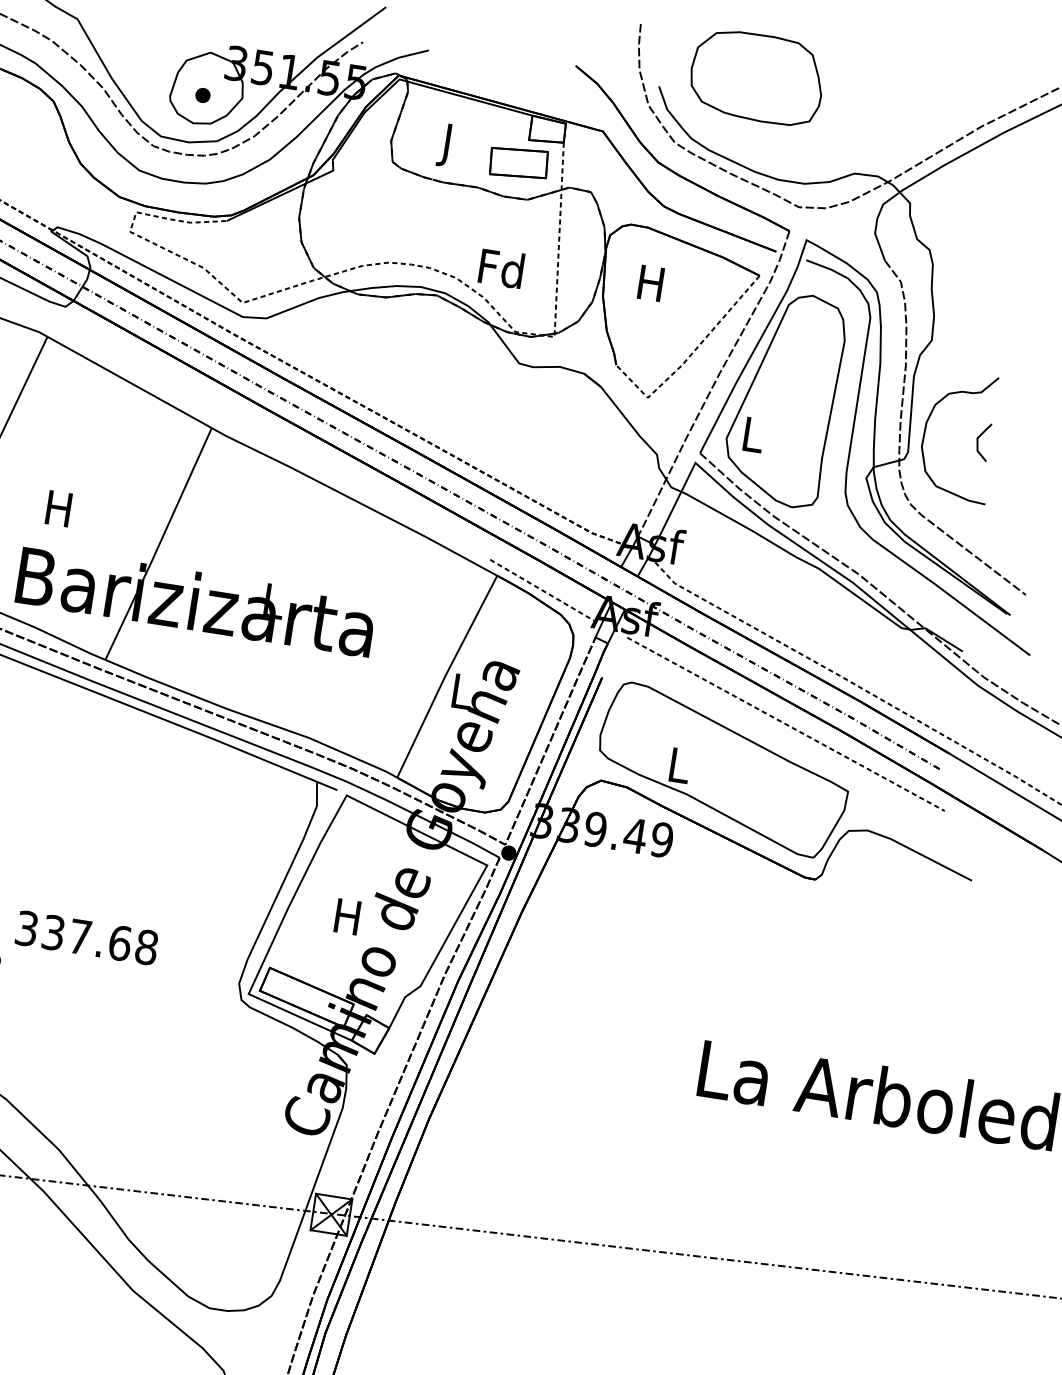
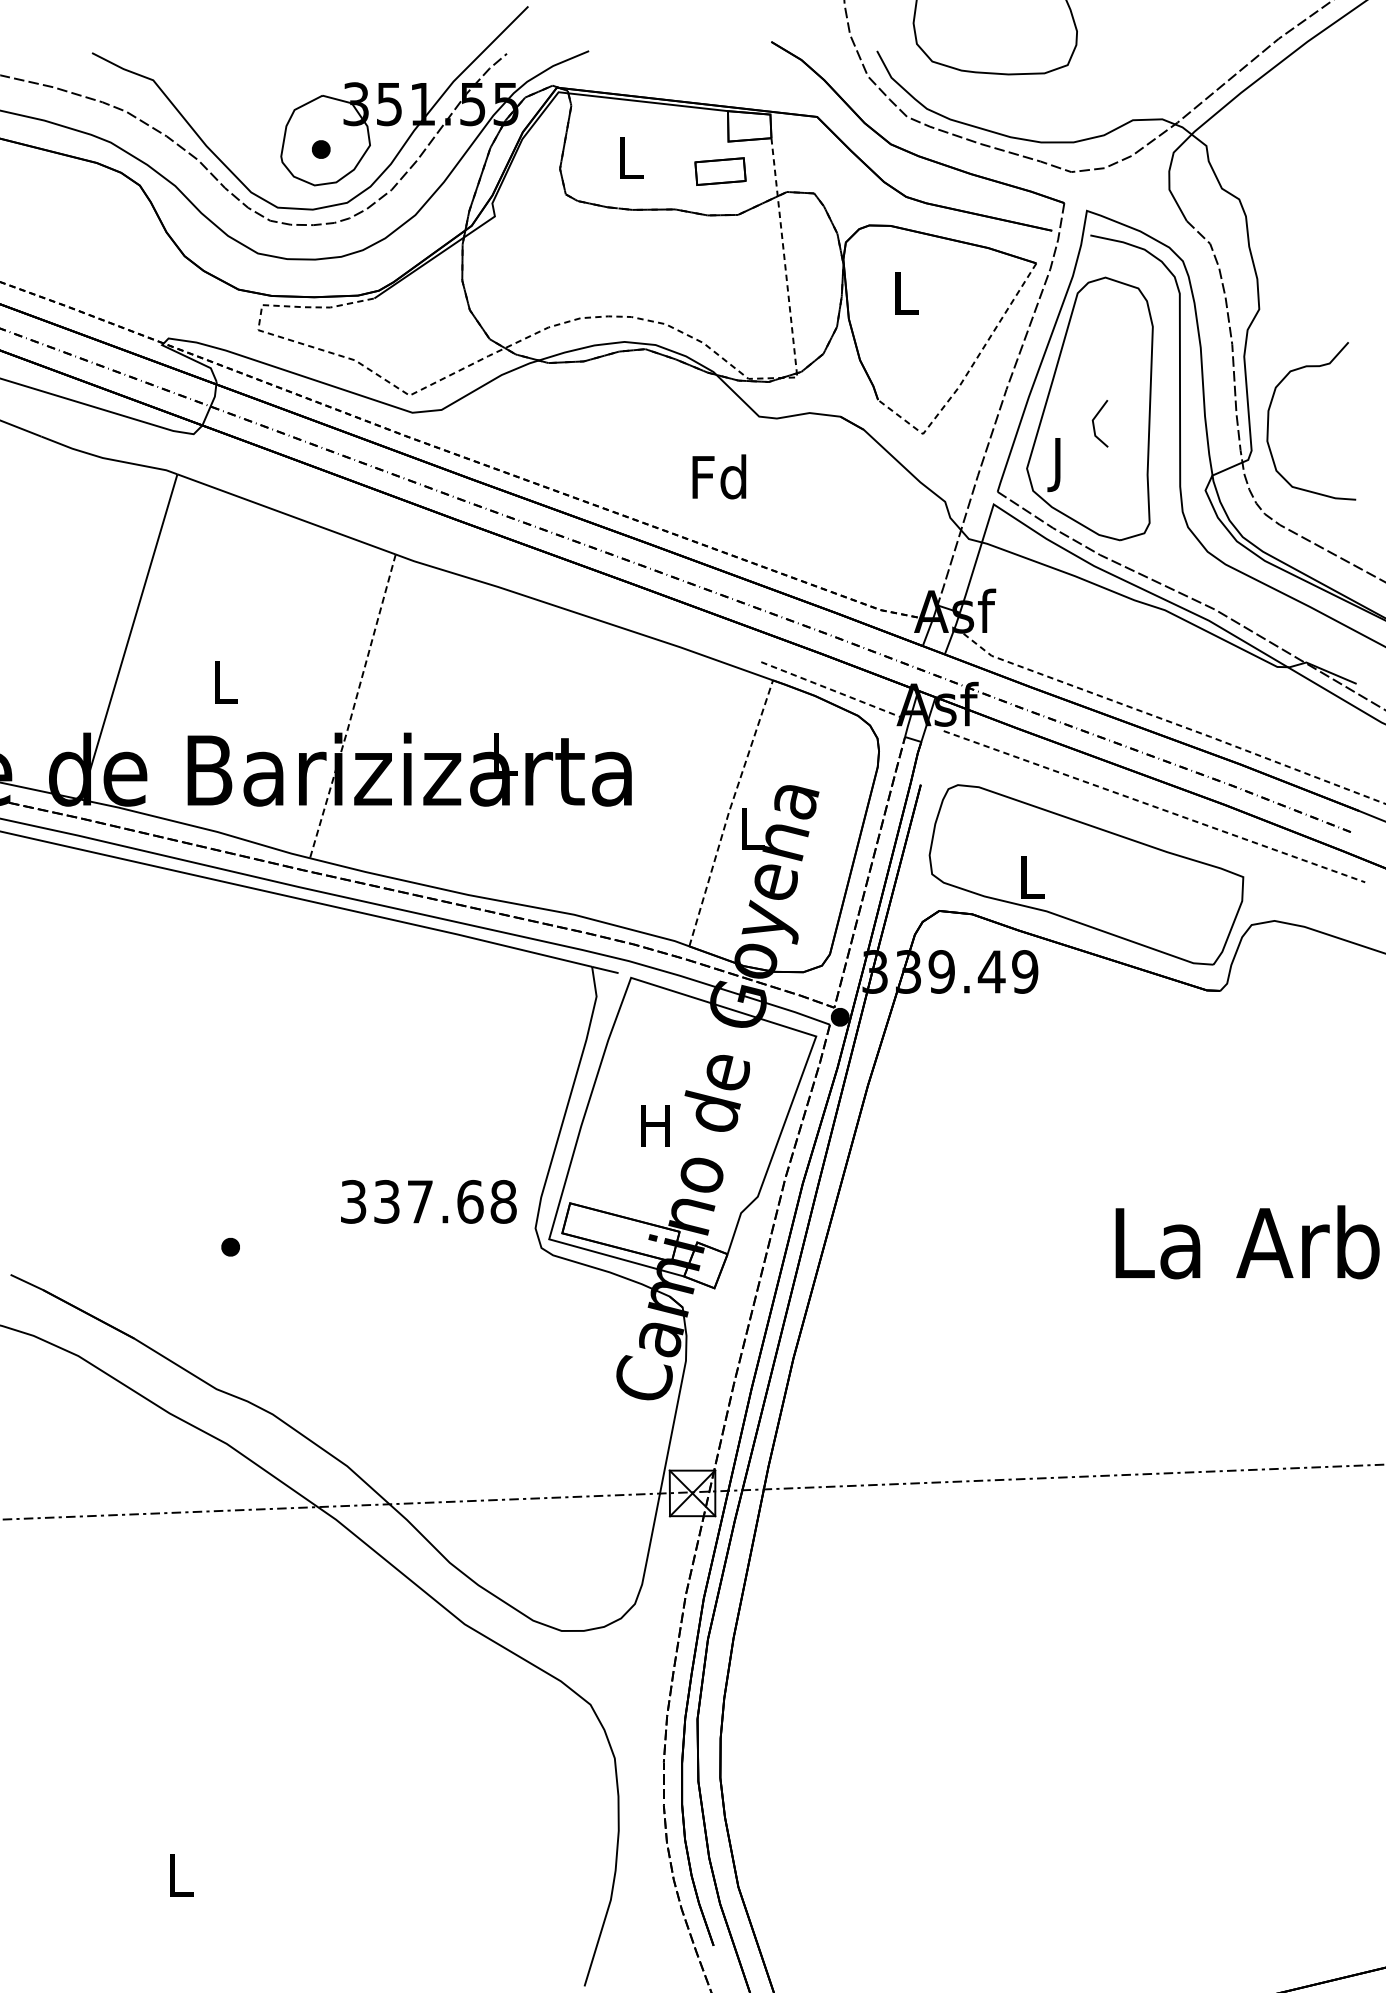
text: (448, 146) -> (631, 164), J -> L
part: (518, 162) -> (720, 171), size x0.7
text: (501, 268) -> (719, 476), moved
text: (650, 283) -> (904, 293), H -> L
text: (752, 440) -> (1059, 465), L -> J
line: (978, 441) -> (1094, 423), moved
text: (59, 508) -> (224, 682), H -> L
line: (158, 544) -> (353, 707), solid -> dashed
line: (445, 675) -> (728, 812), solid -> dashed
text: (86, 937) -> (428, 1201), moved

